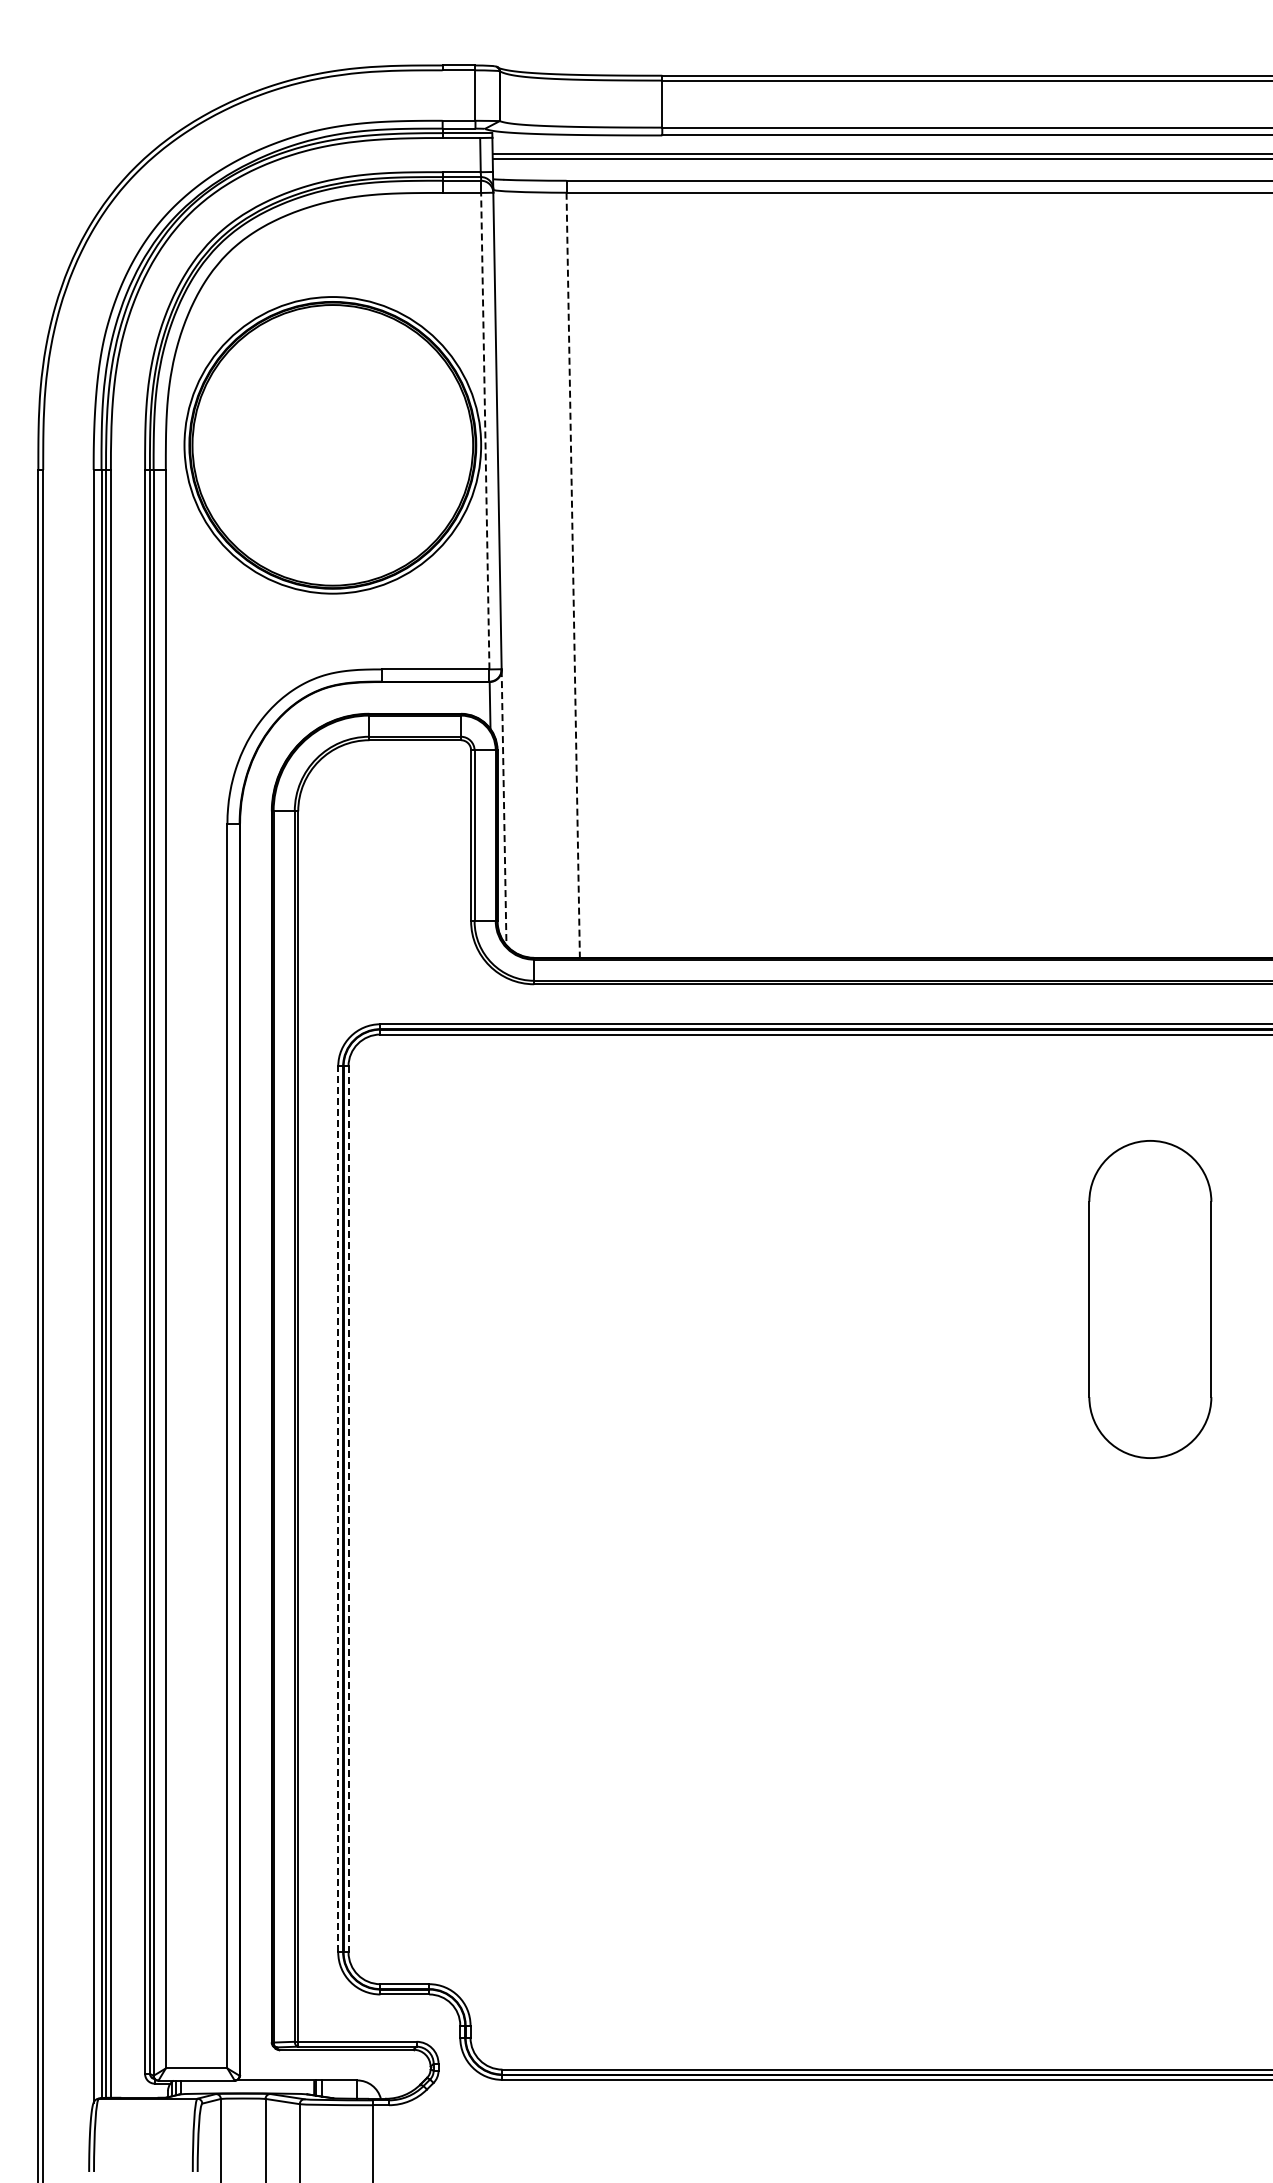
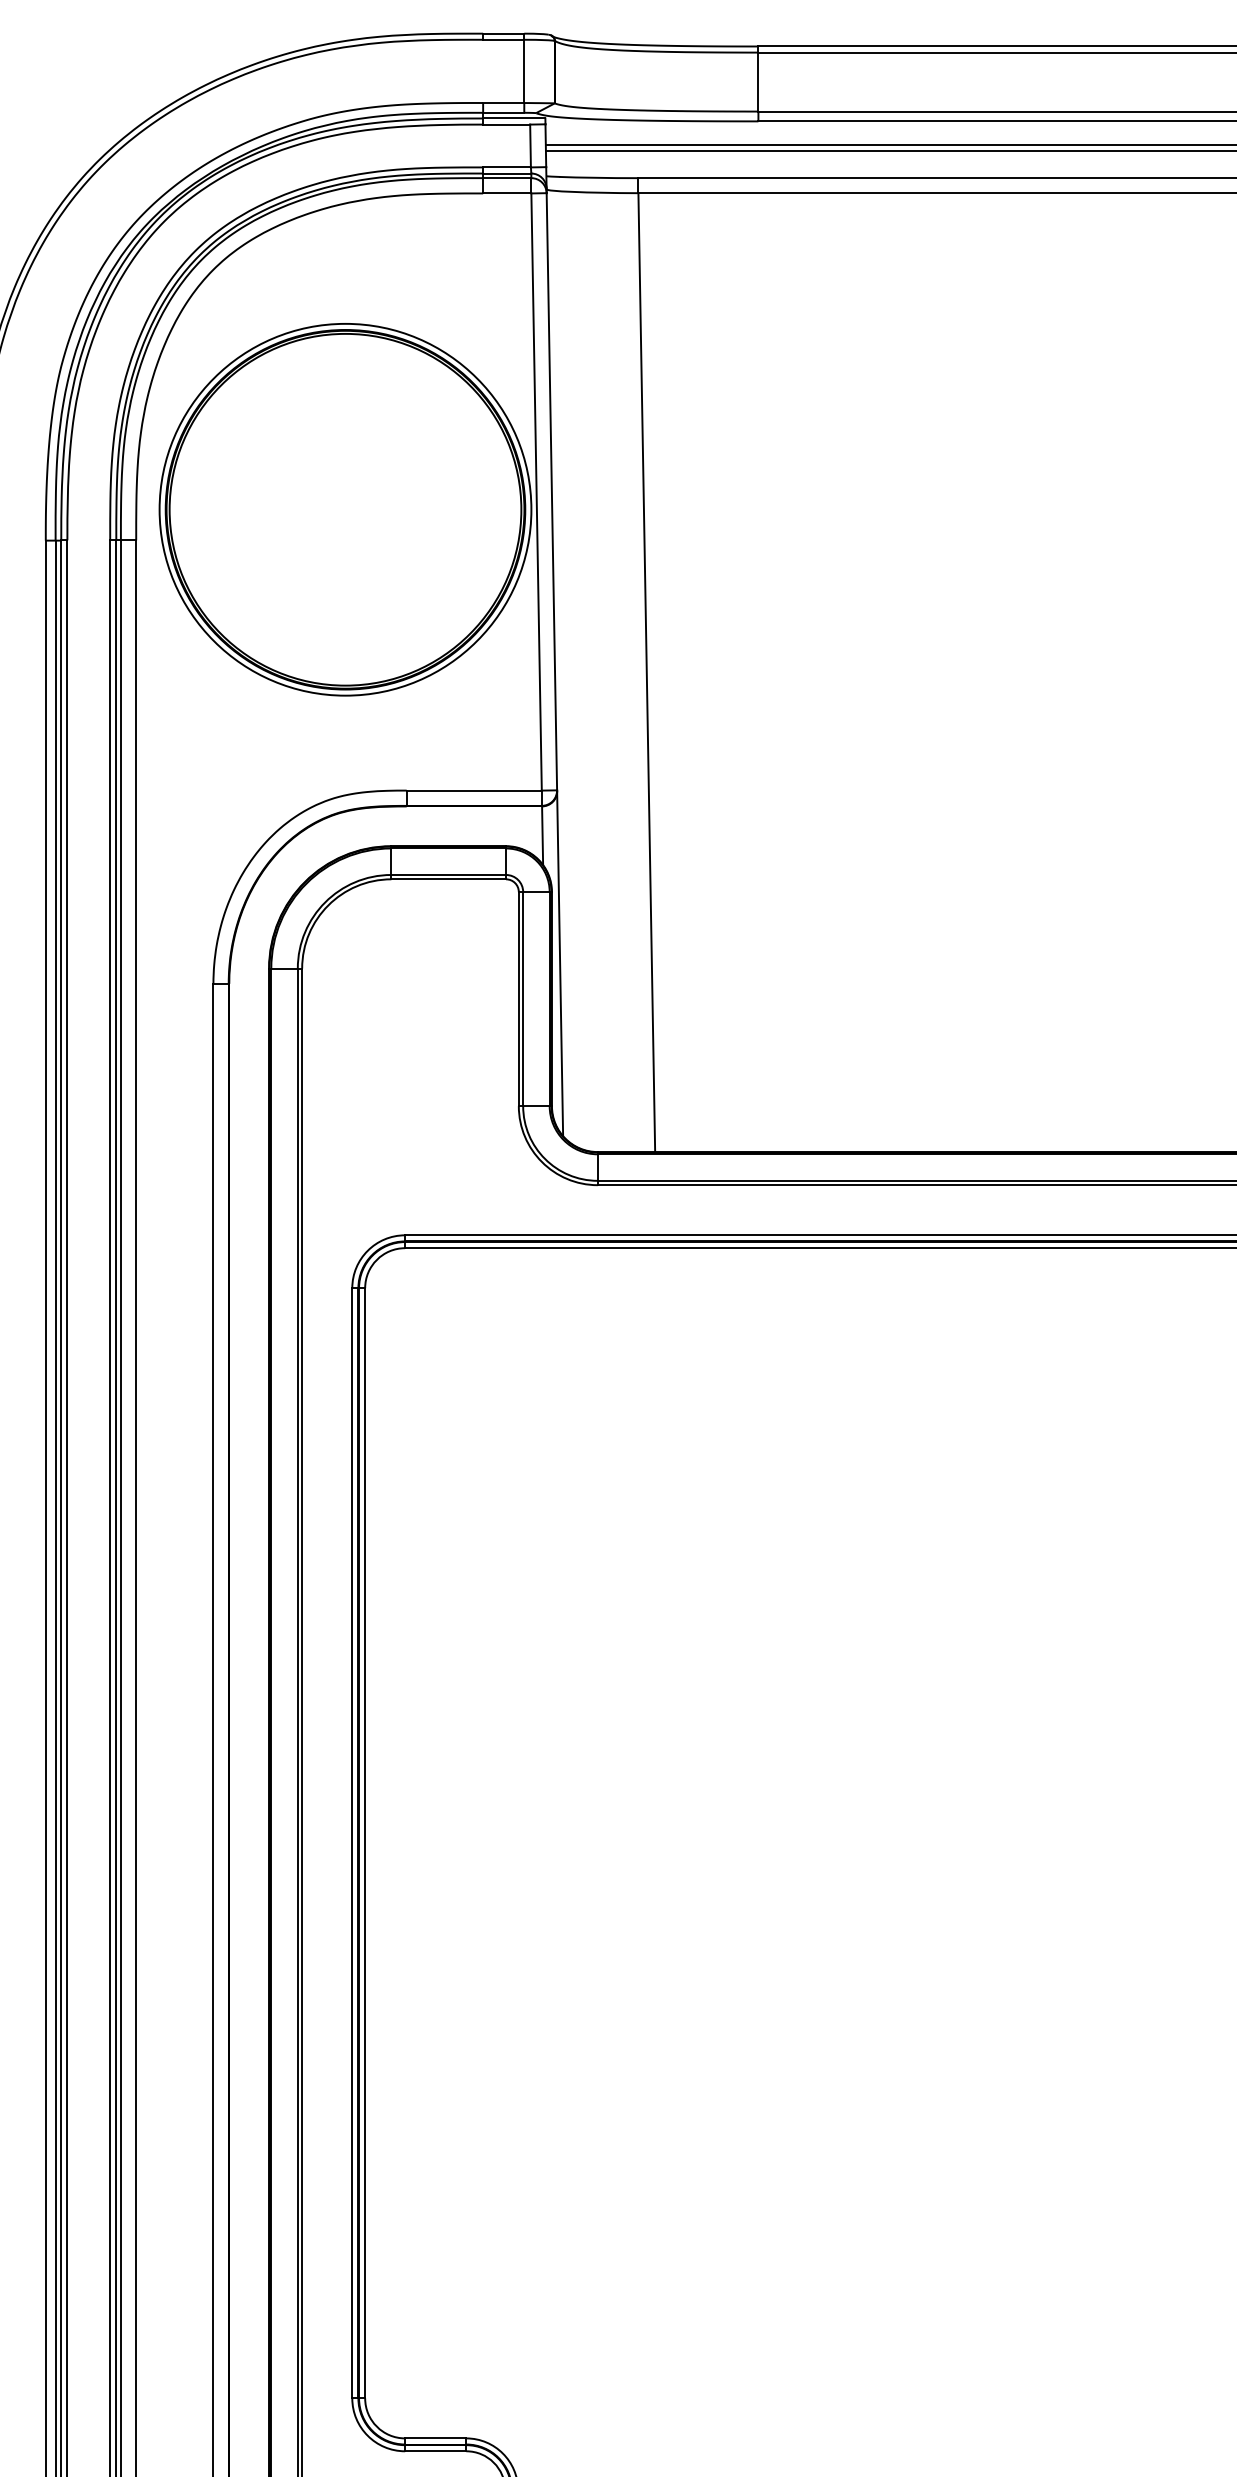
line: (485, 430) -> (536, 491), dashed -> solid
line: (573, 575) -> (647, 672), dashed -> solid
line: (504, 807) -> (560, 963), dashed -> solid
line: (338, 1509) -> (352, 1843), dashed -> solid
line: (348, 1509) -> (365, 1843), dashed -> solid

